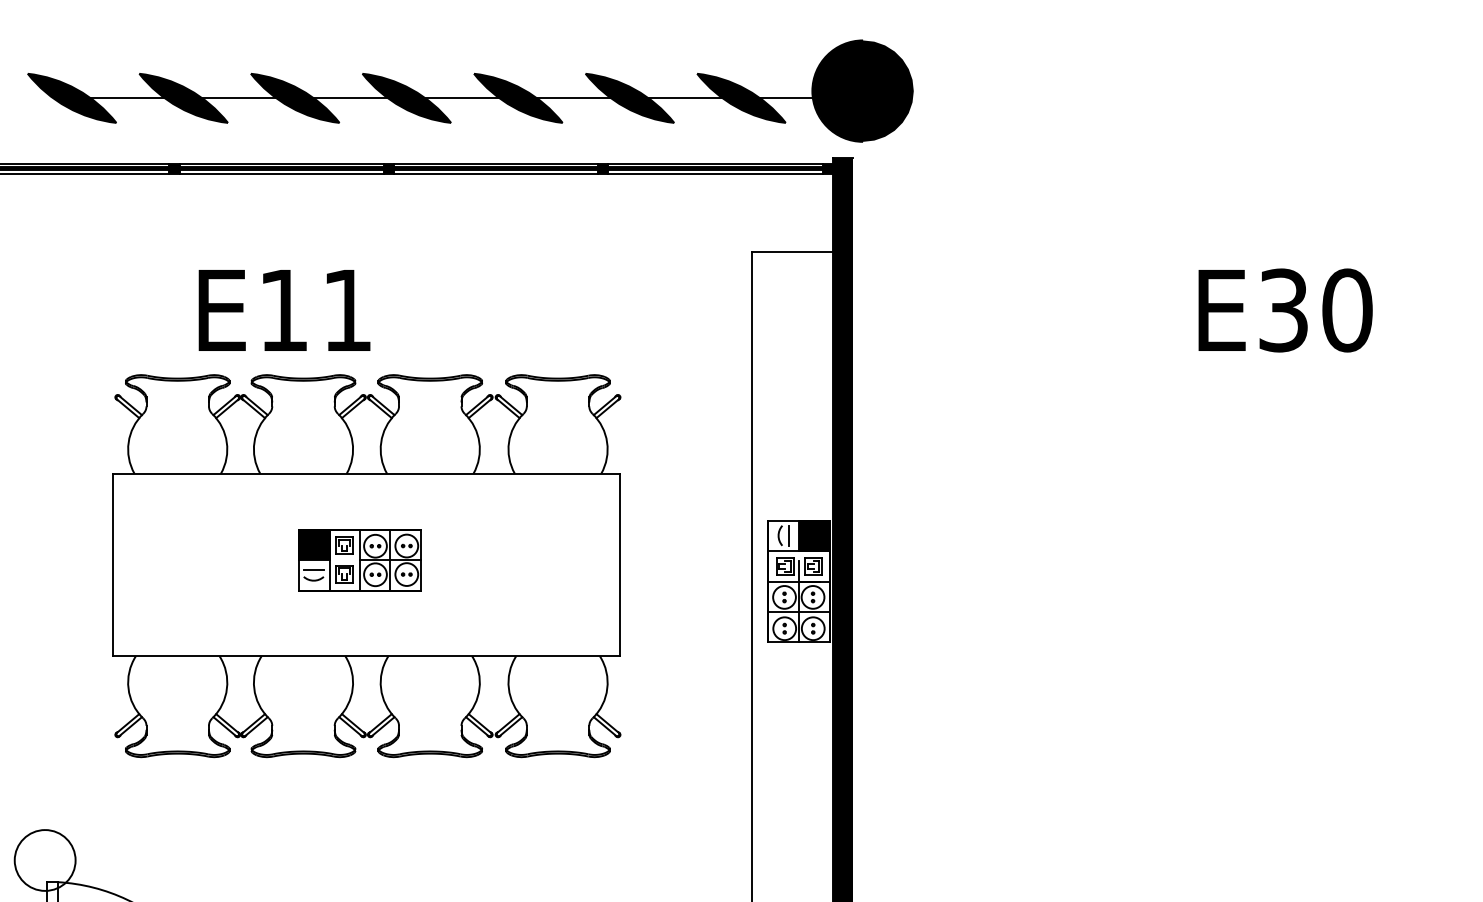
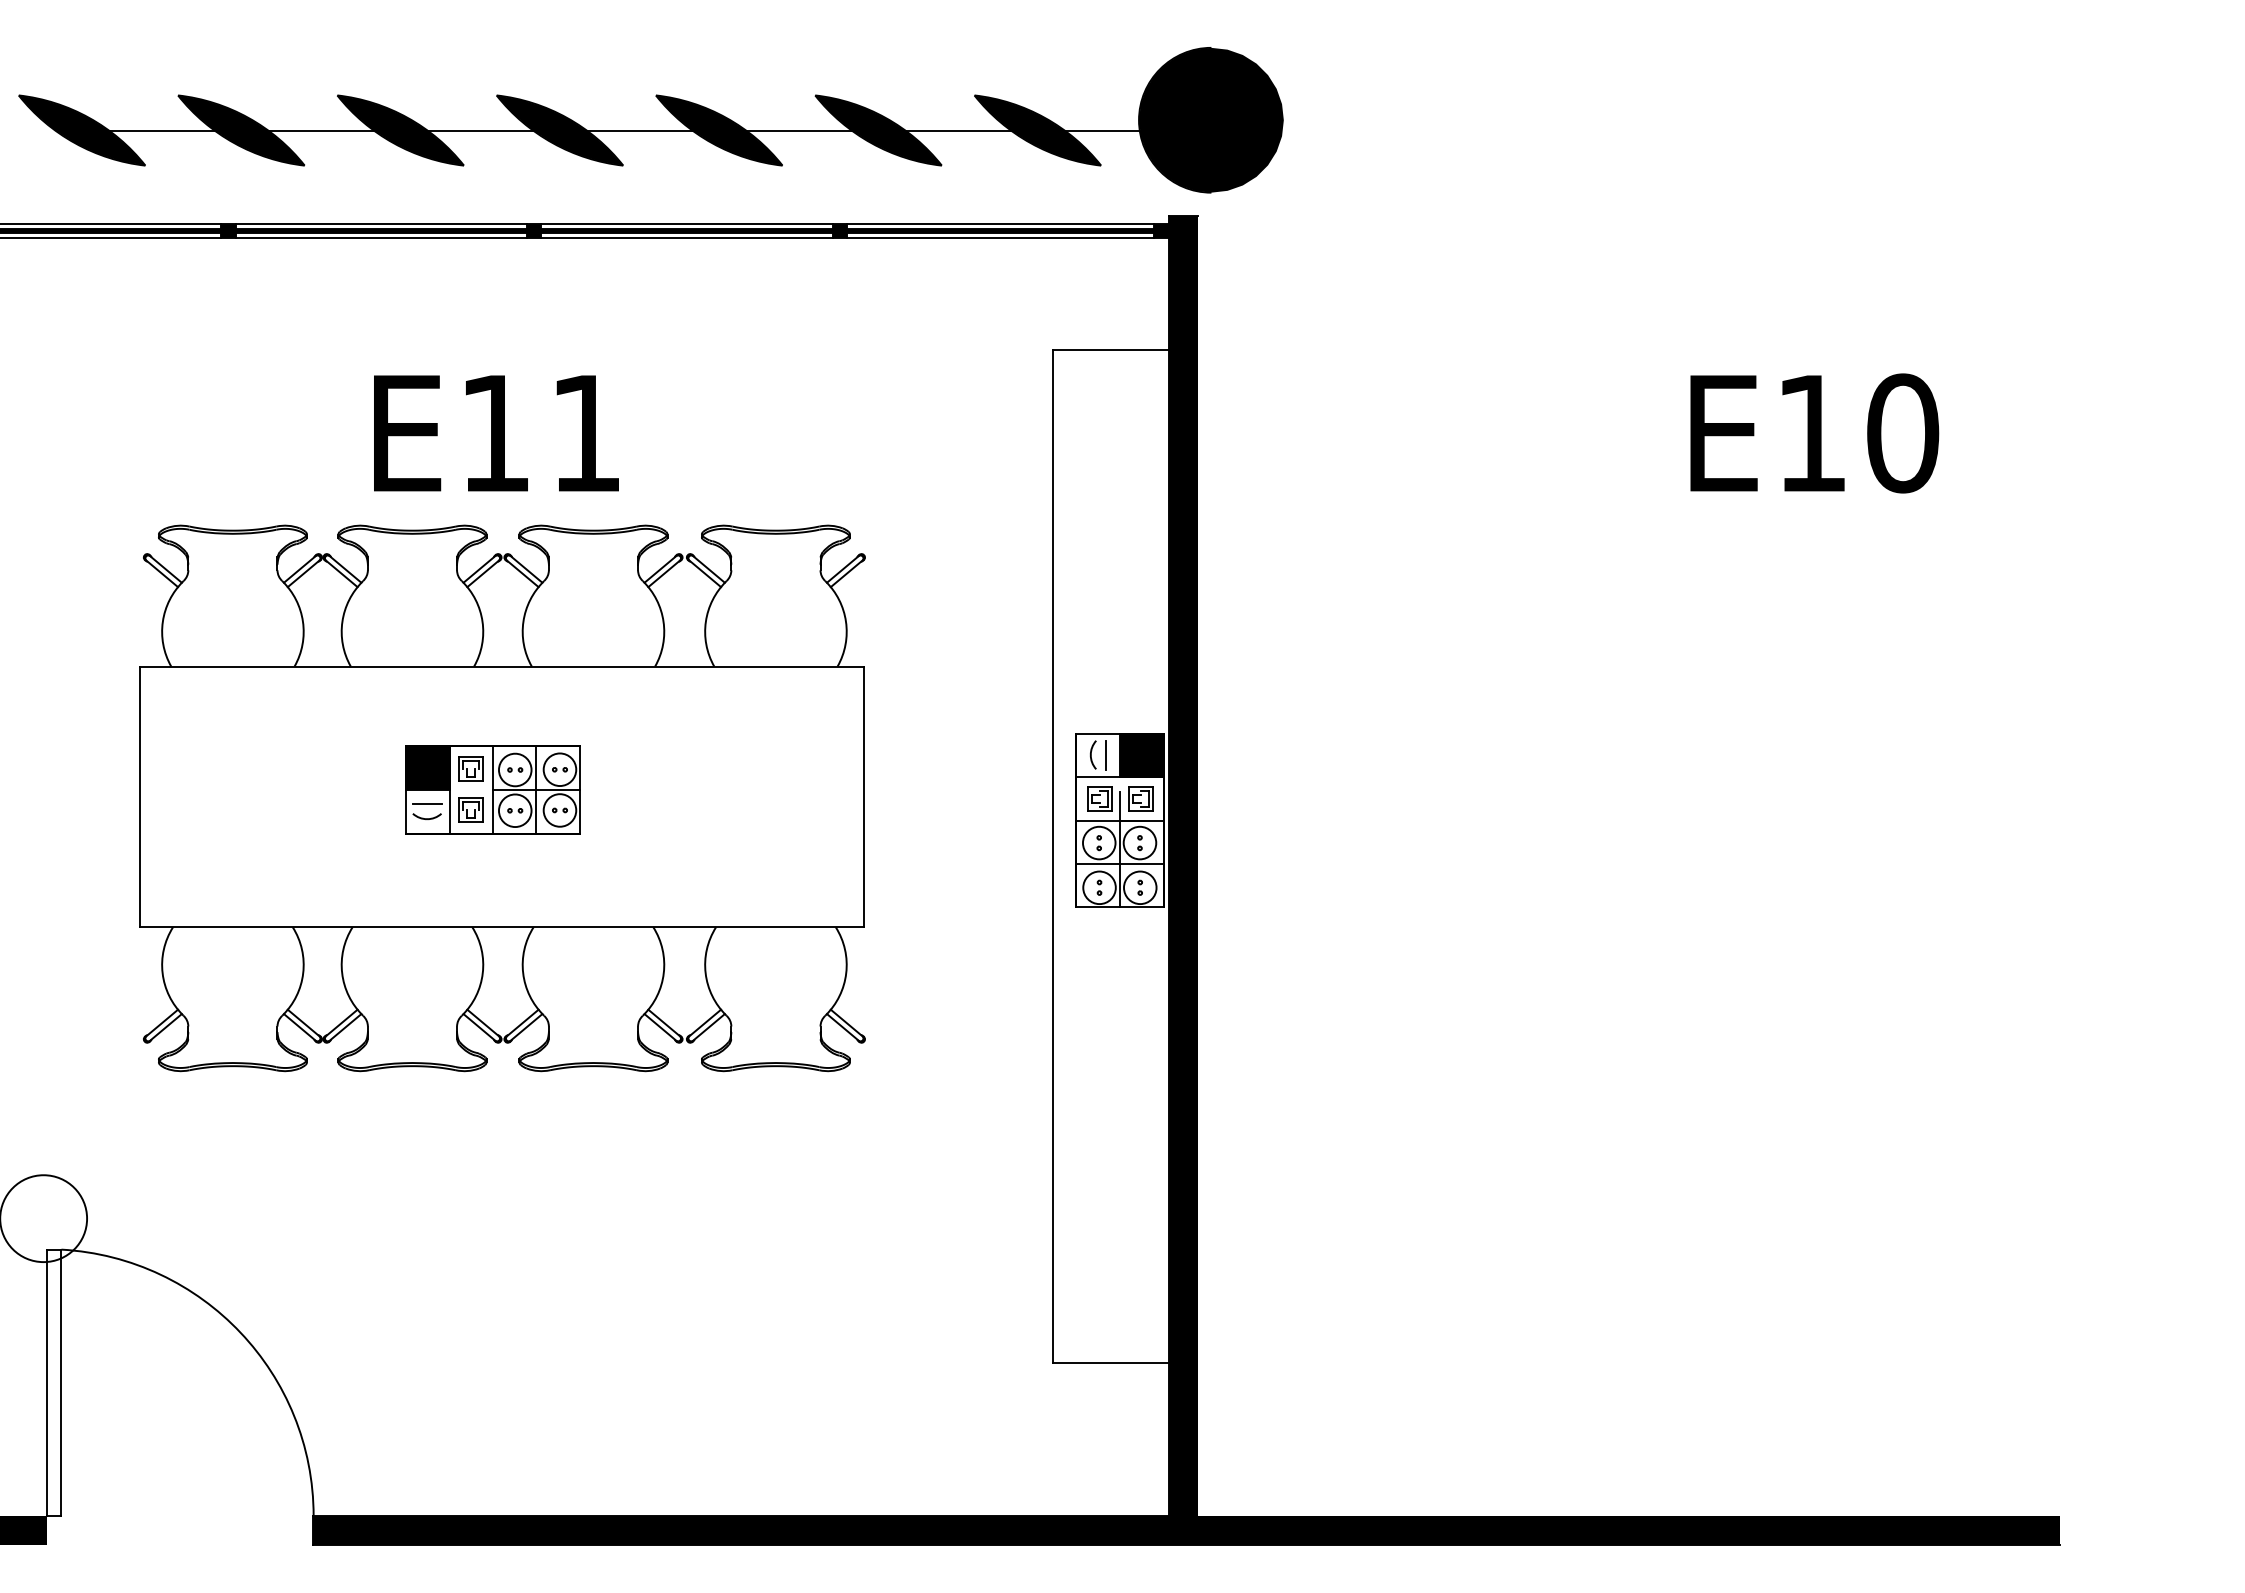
text: (284, 310) -> (496, 433), moved
text: (1283, 310) -> (1811, 433), E30 -> E10

